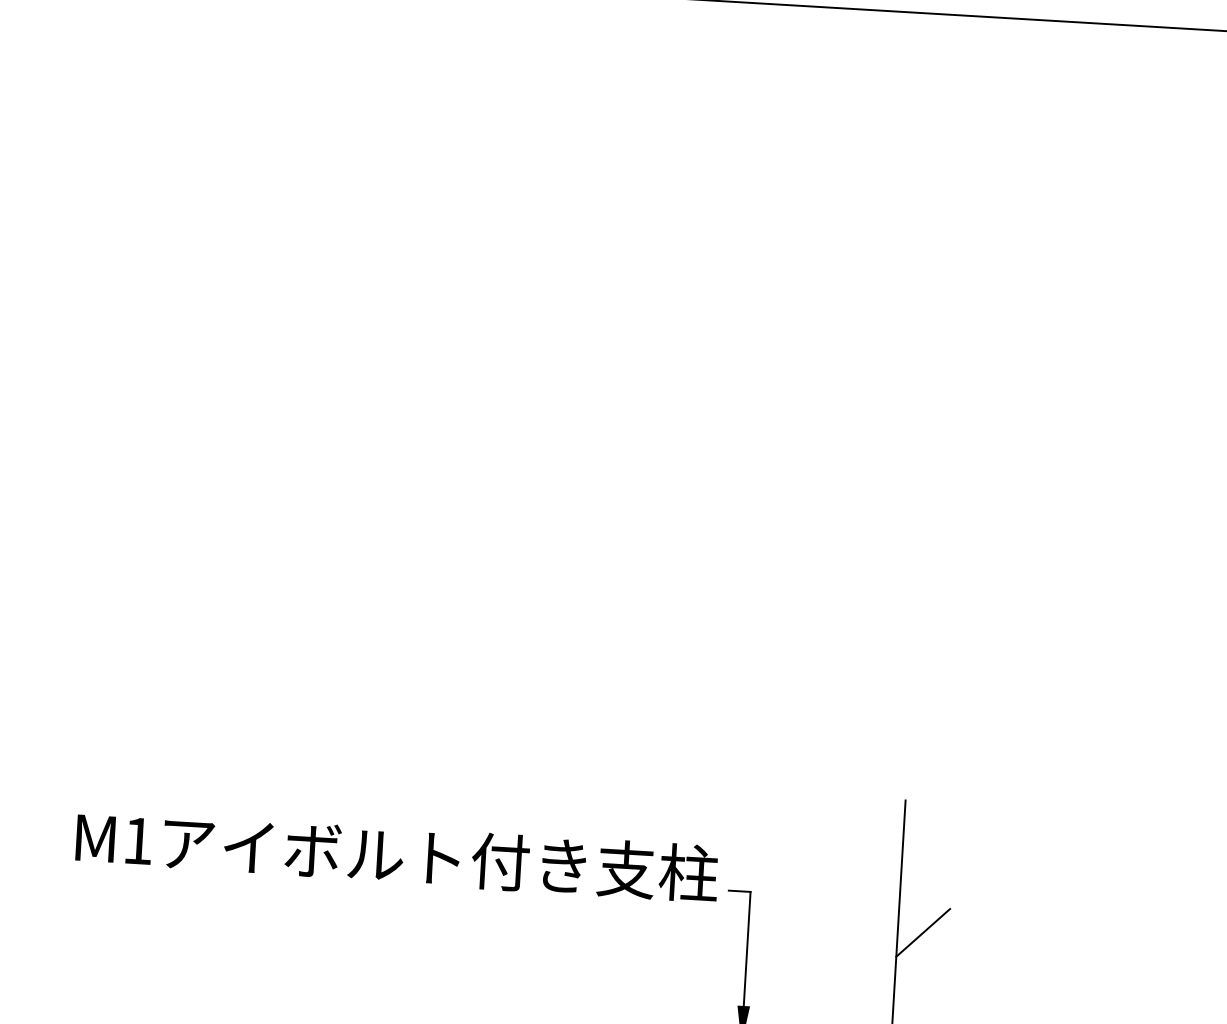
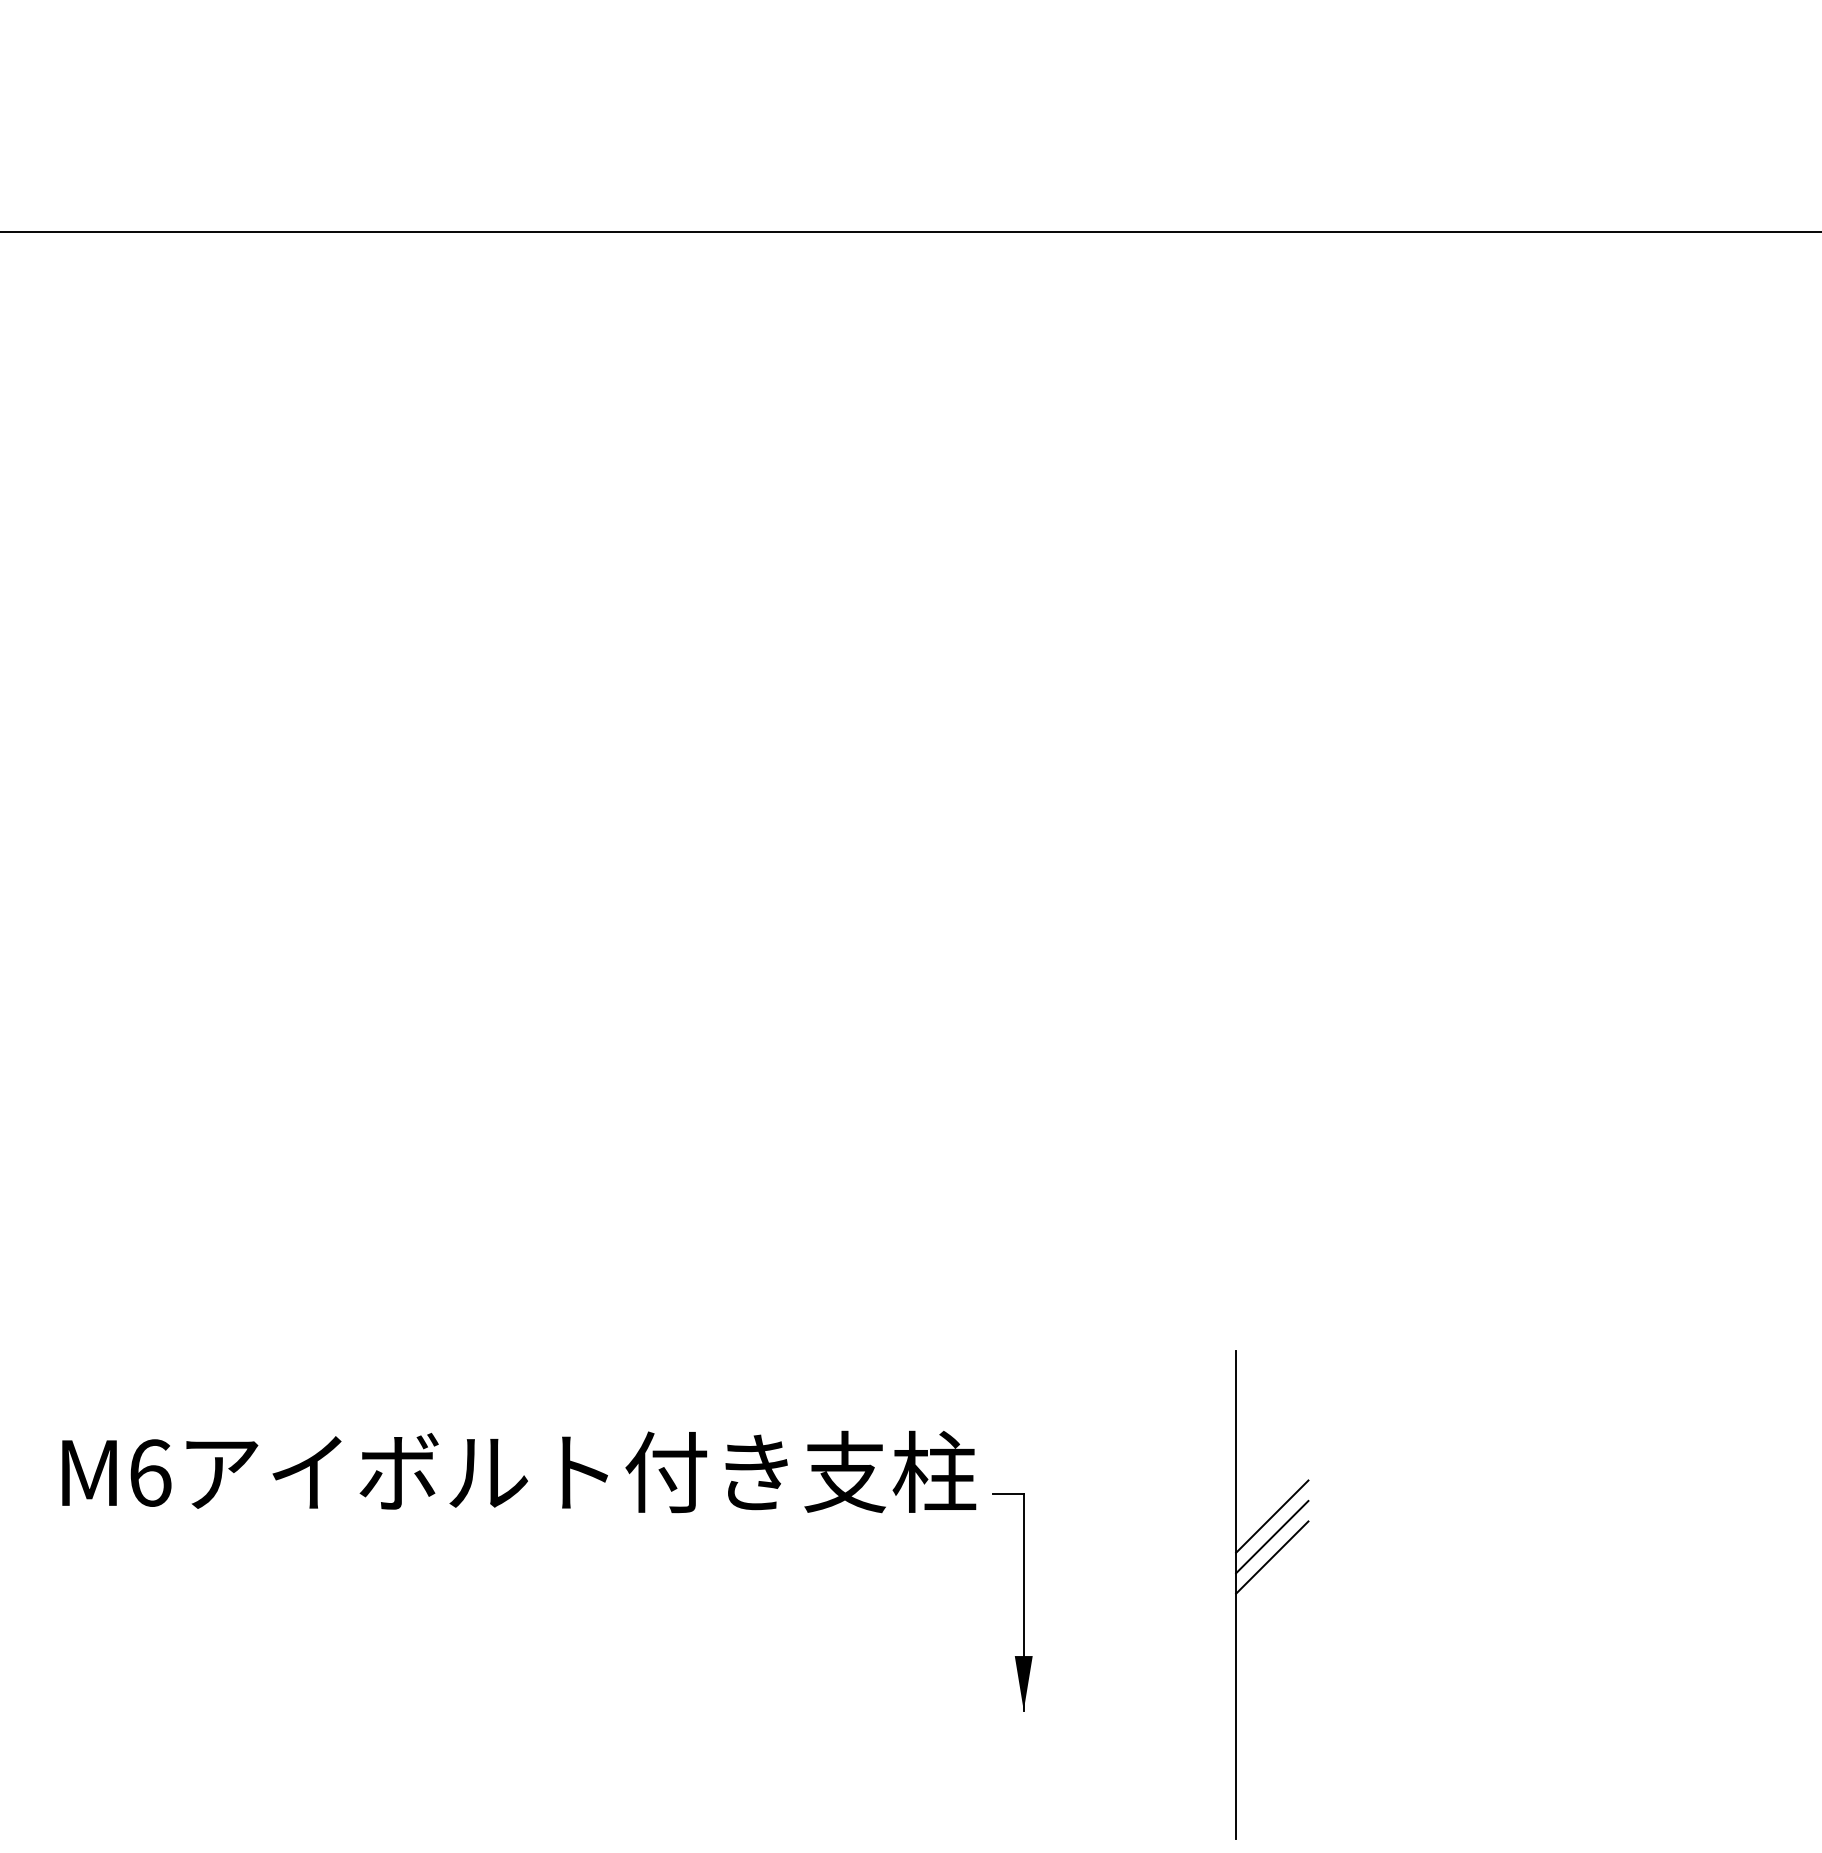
text: (138, 840) -> (150, 1472), M1 -> M6
line: (924, 918) -> (1272, 1516), added
line: (922, 947) -> (1272, 1557), added

